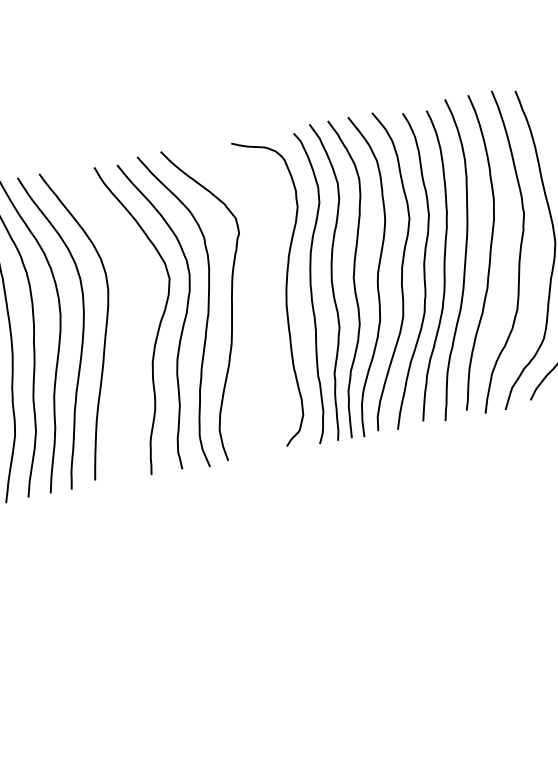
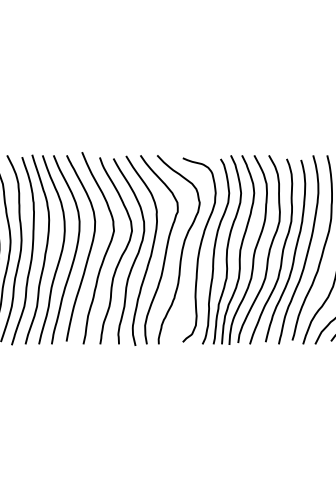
curve: (256, 294) -> (181, 249), added
curve: (132, 320) -> (105, 251), added

